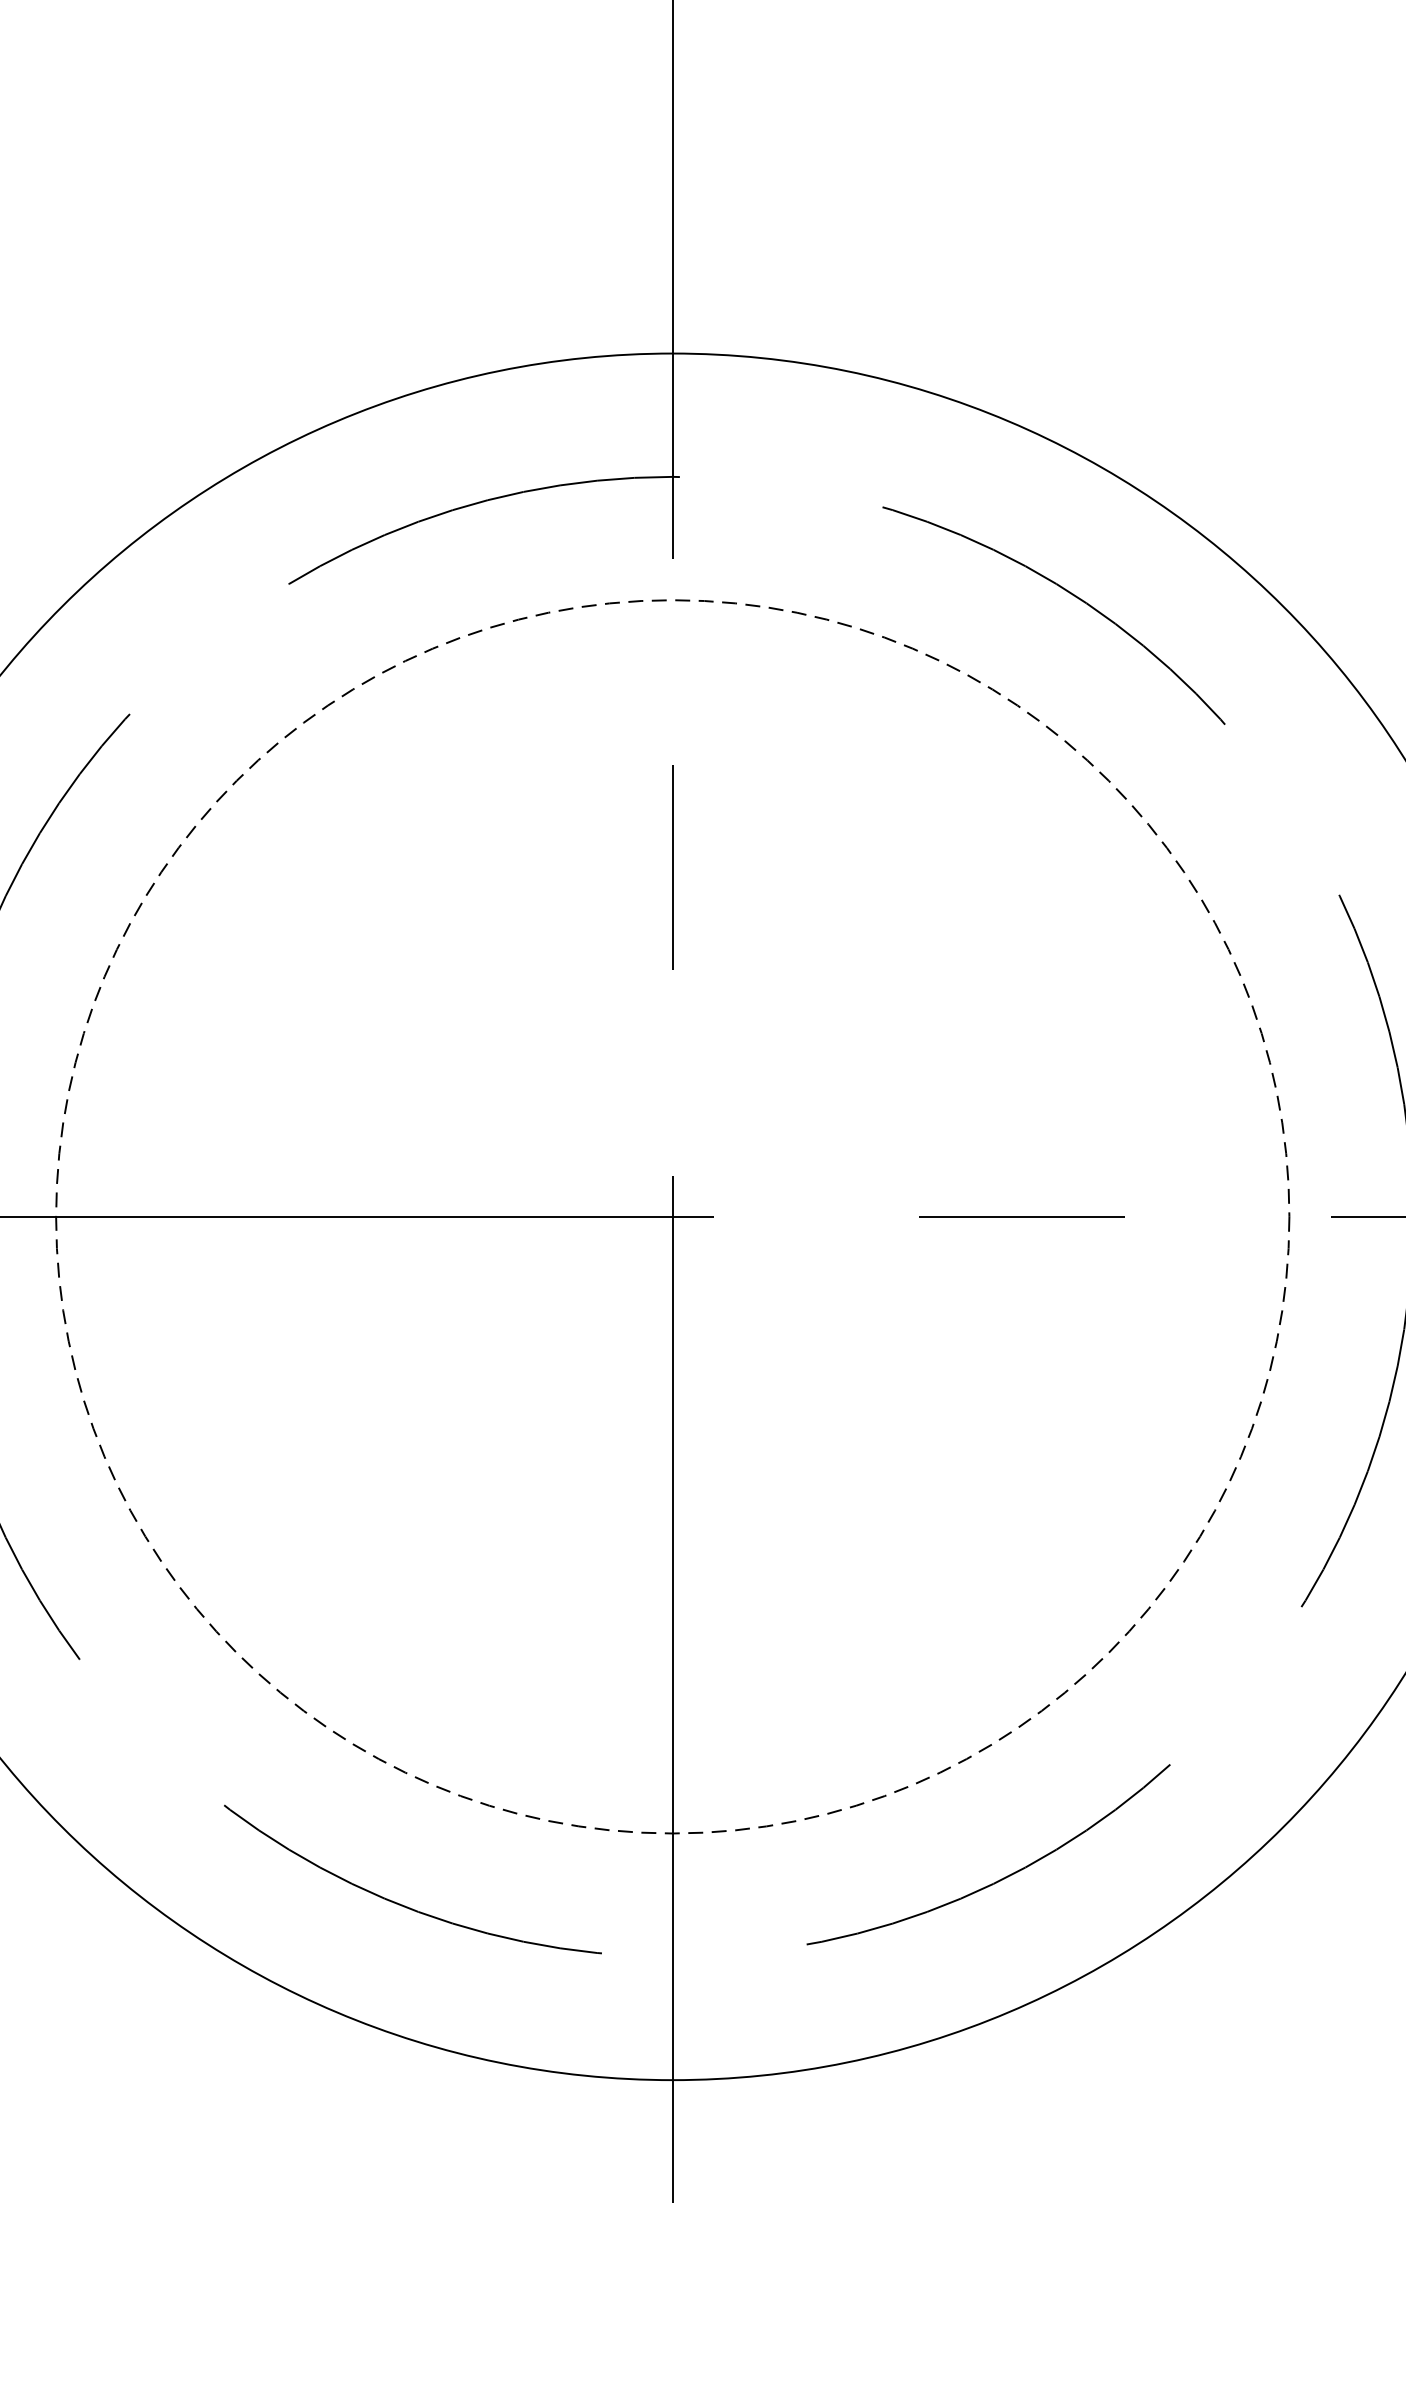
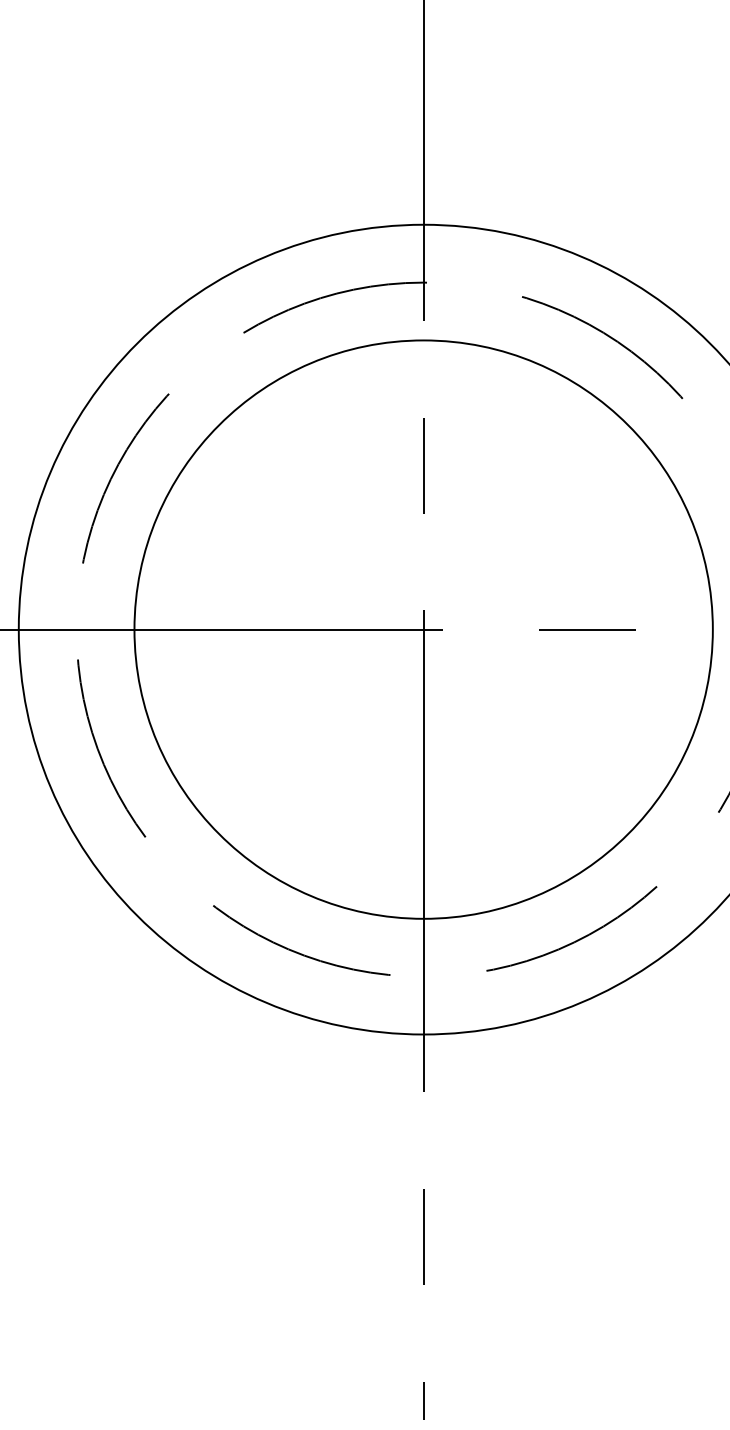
circle: (672, 1216) -> (423, 629), dashed -> solid

